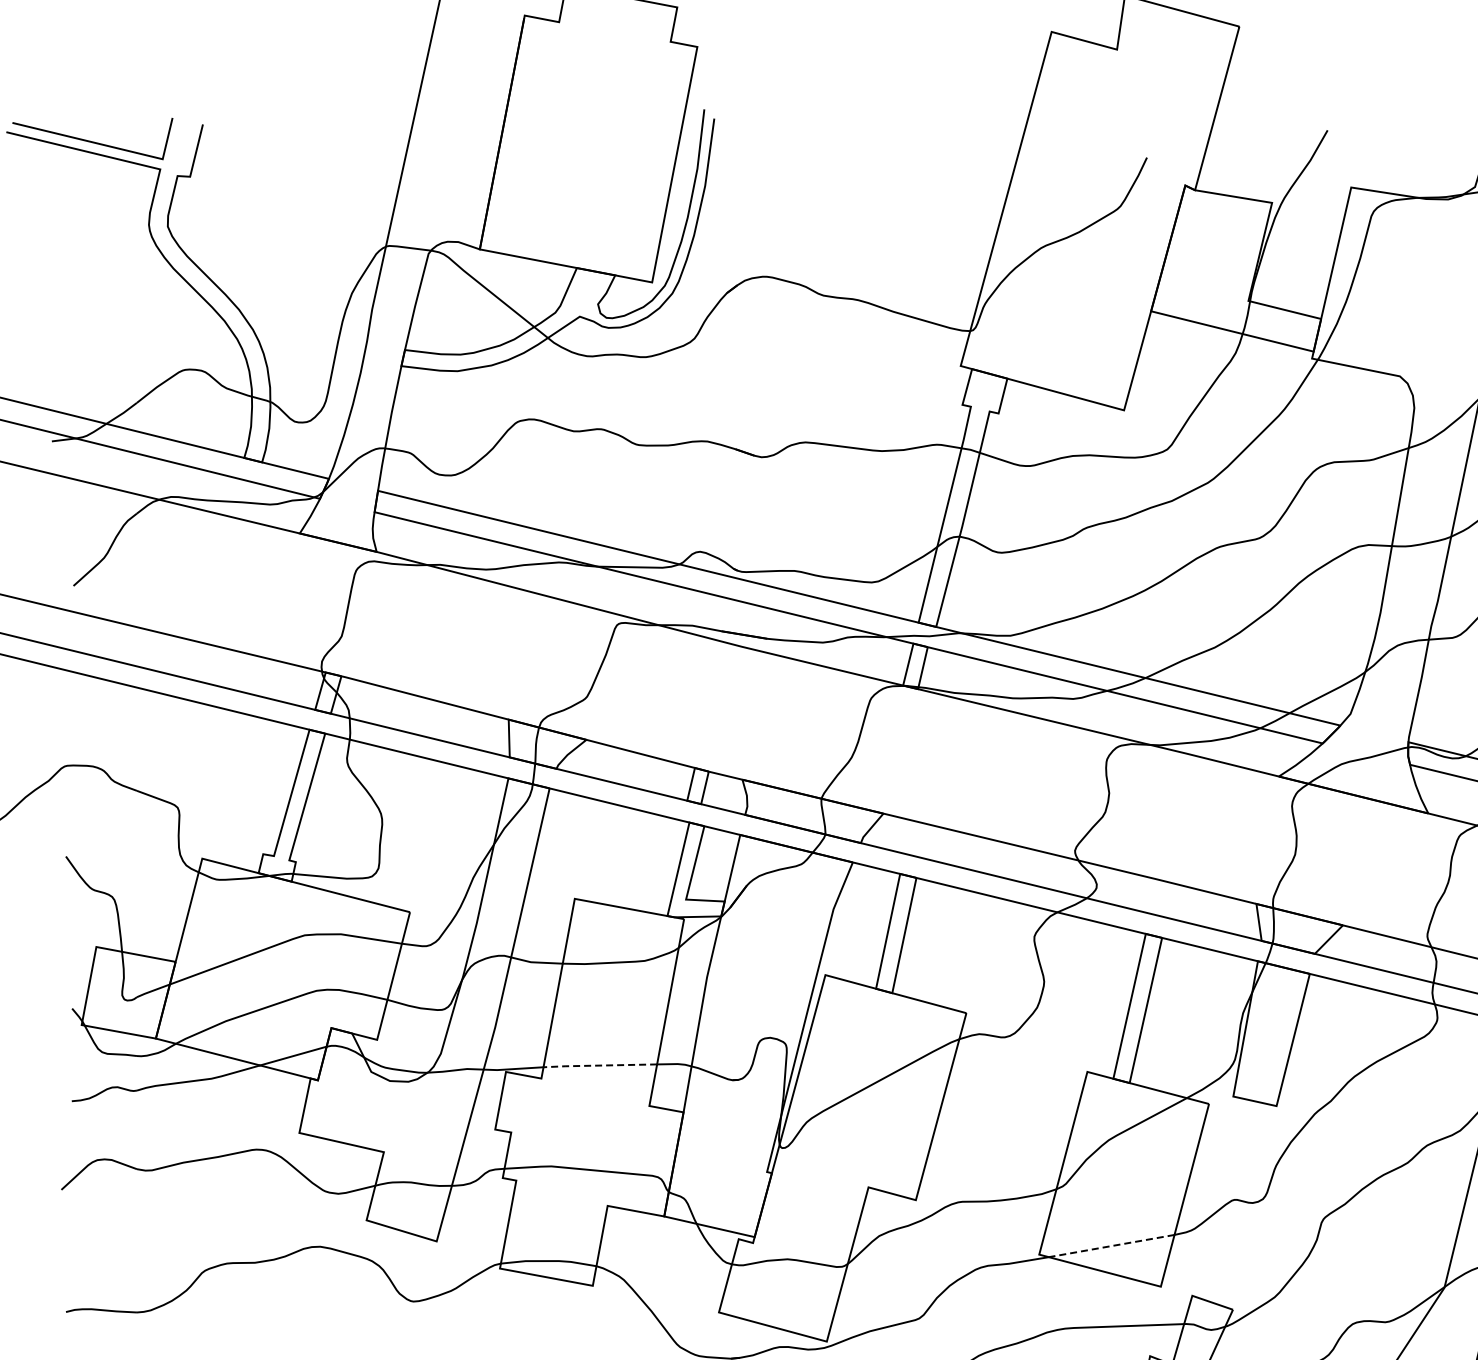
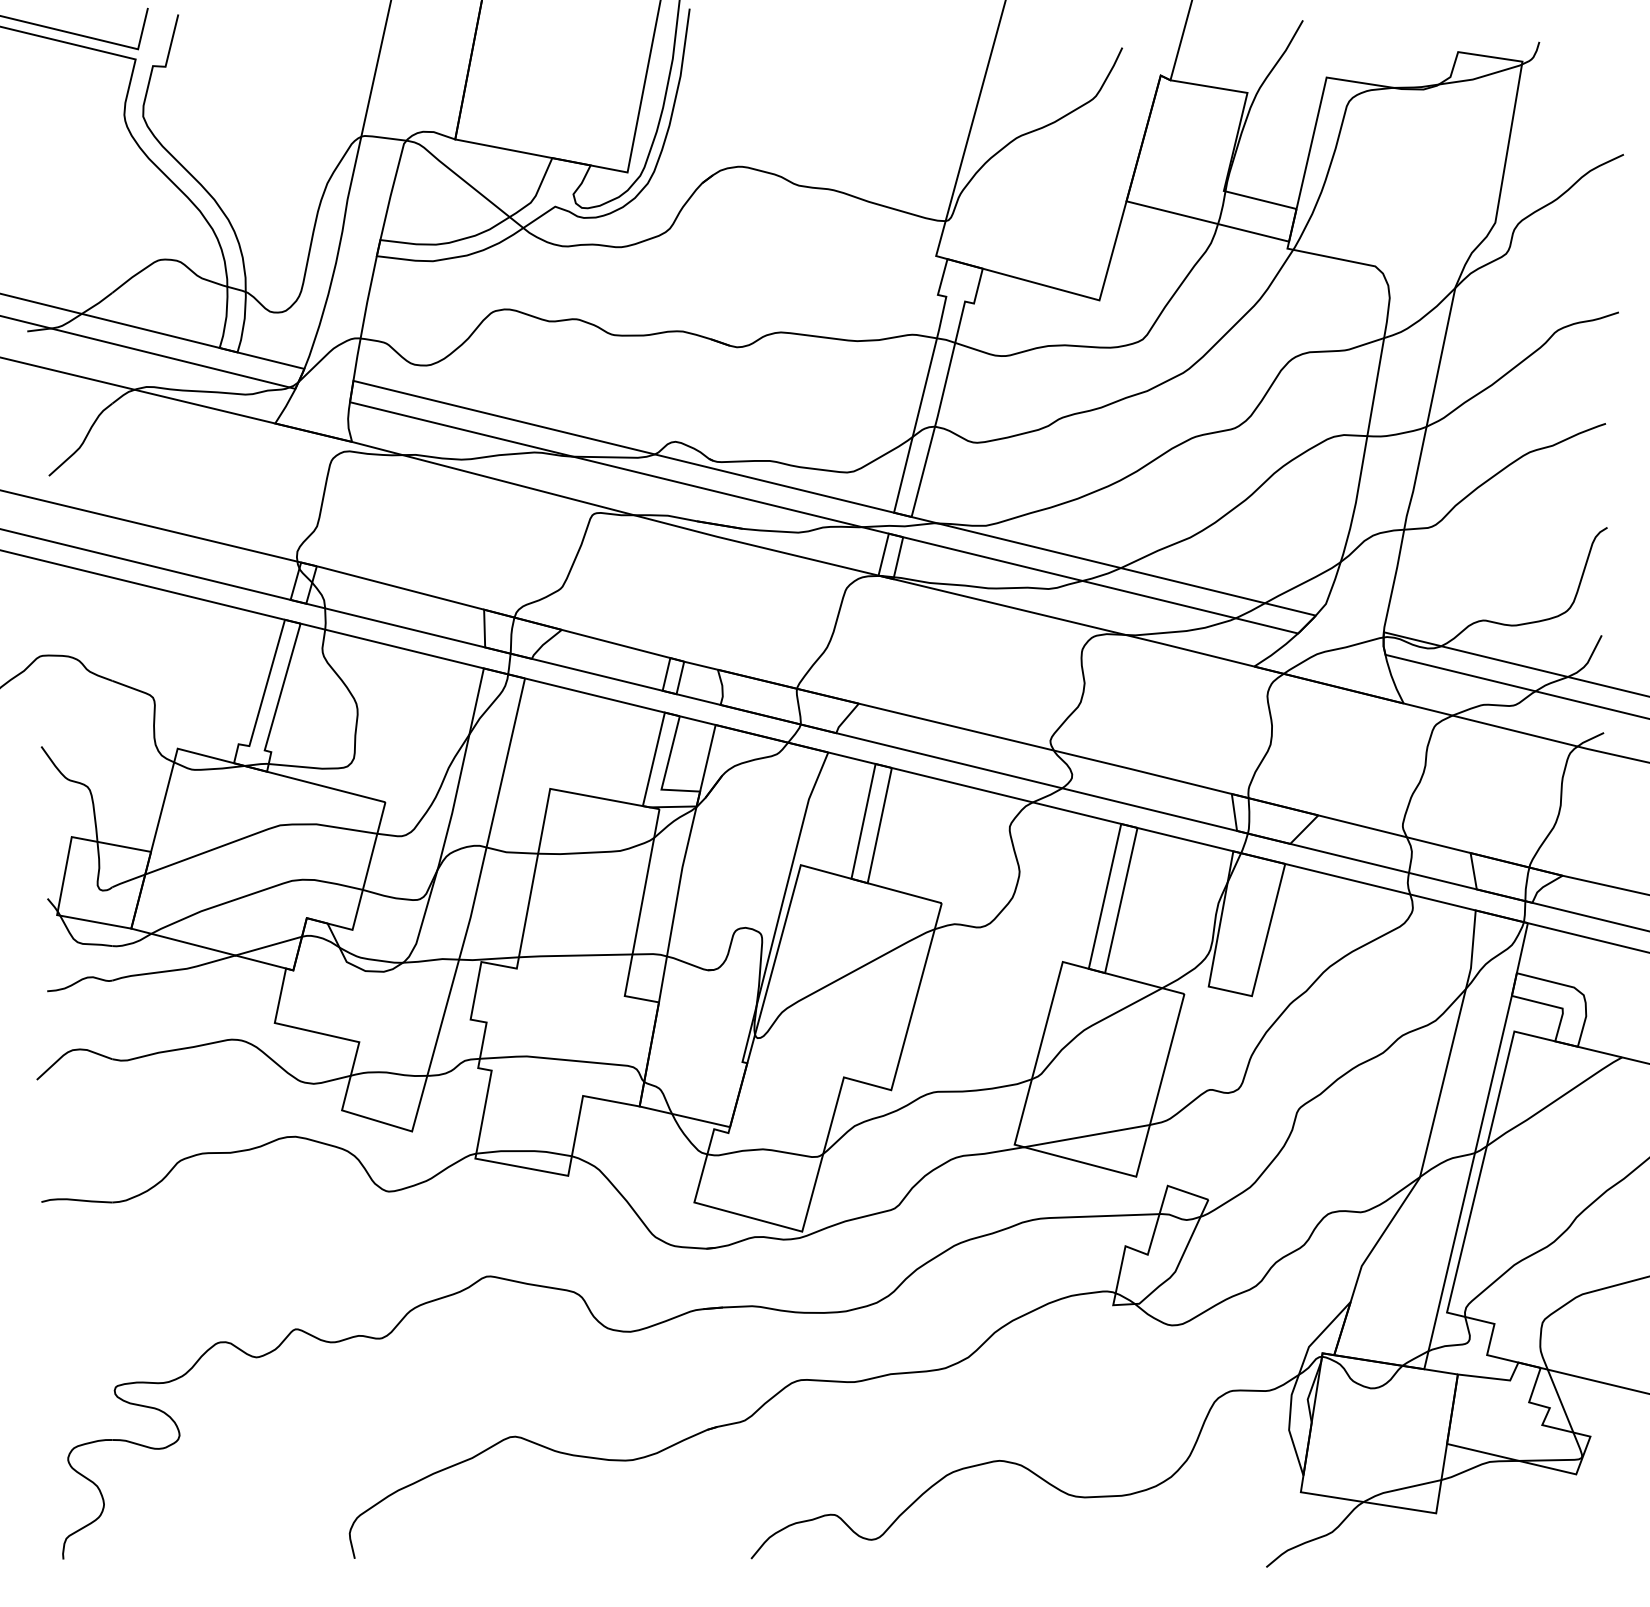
line: (600, 1065) -> (575, 955), dashed -> solid
line: (1112, 1246) -> (1087, 1136), dashed -> solid

